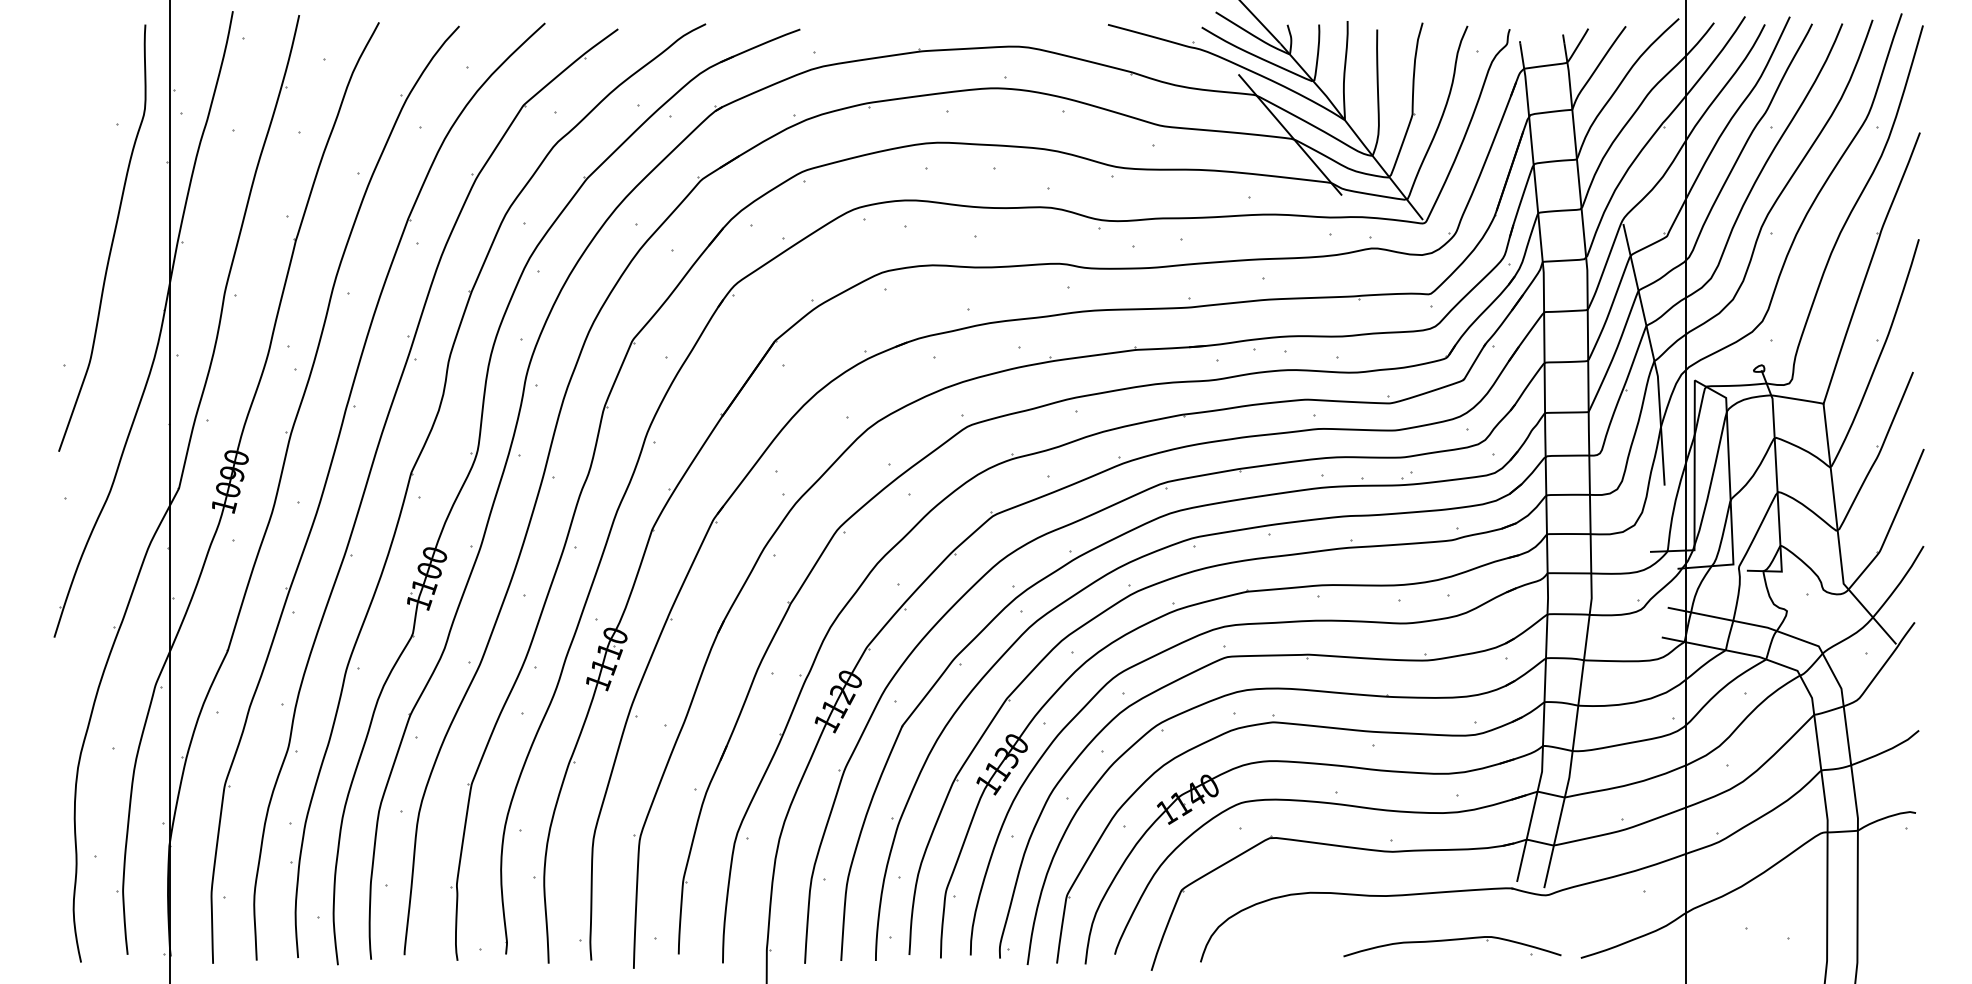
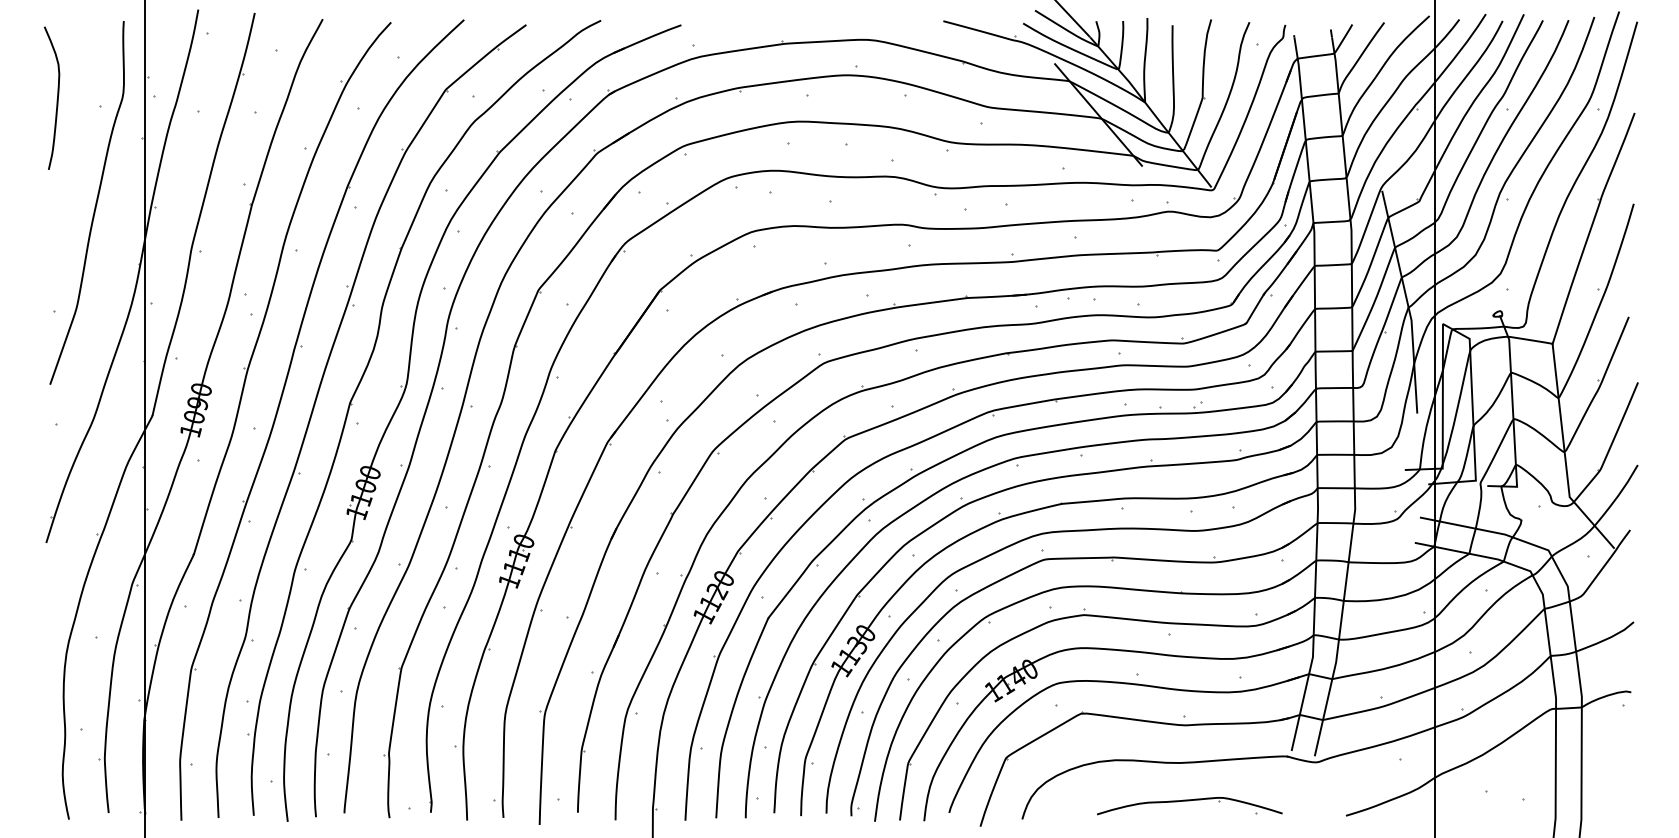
curve: (66, 117) -> (56, 100), added
part: (1452, 946) -> (1189, 805), moved

